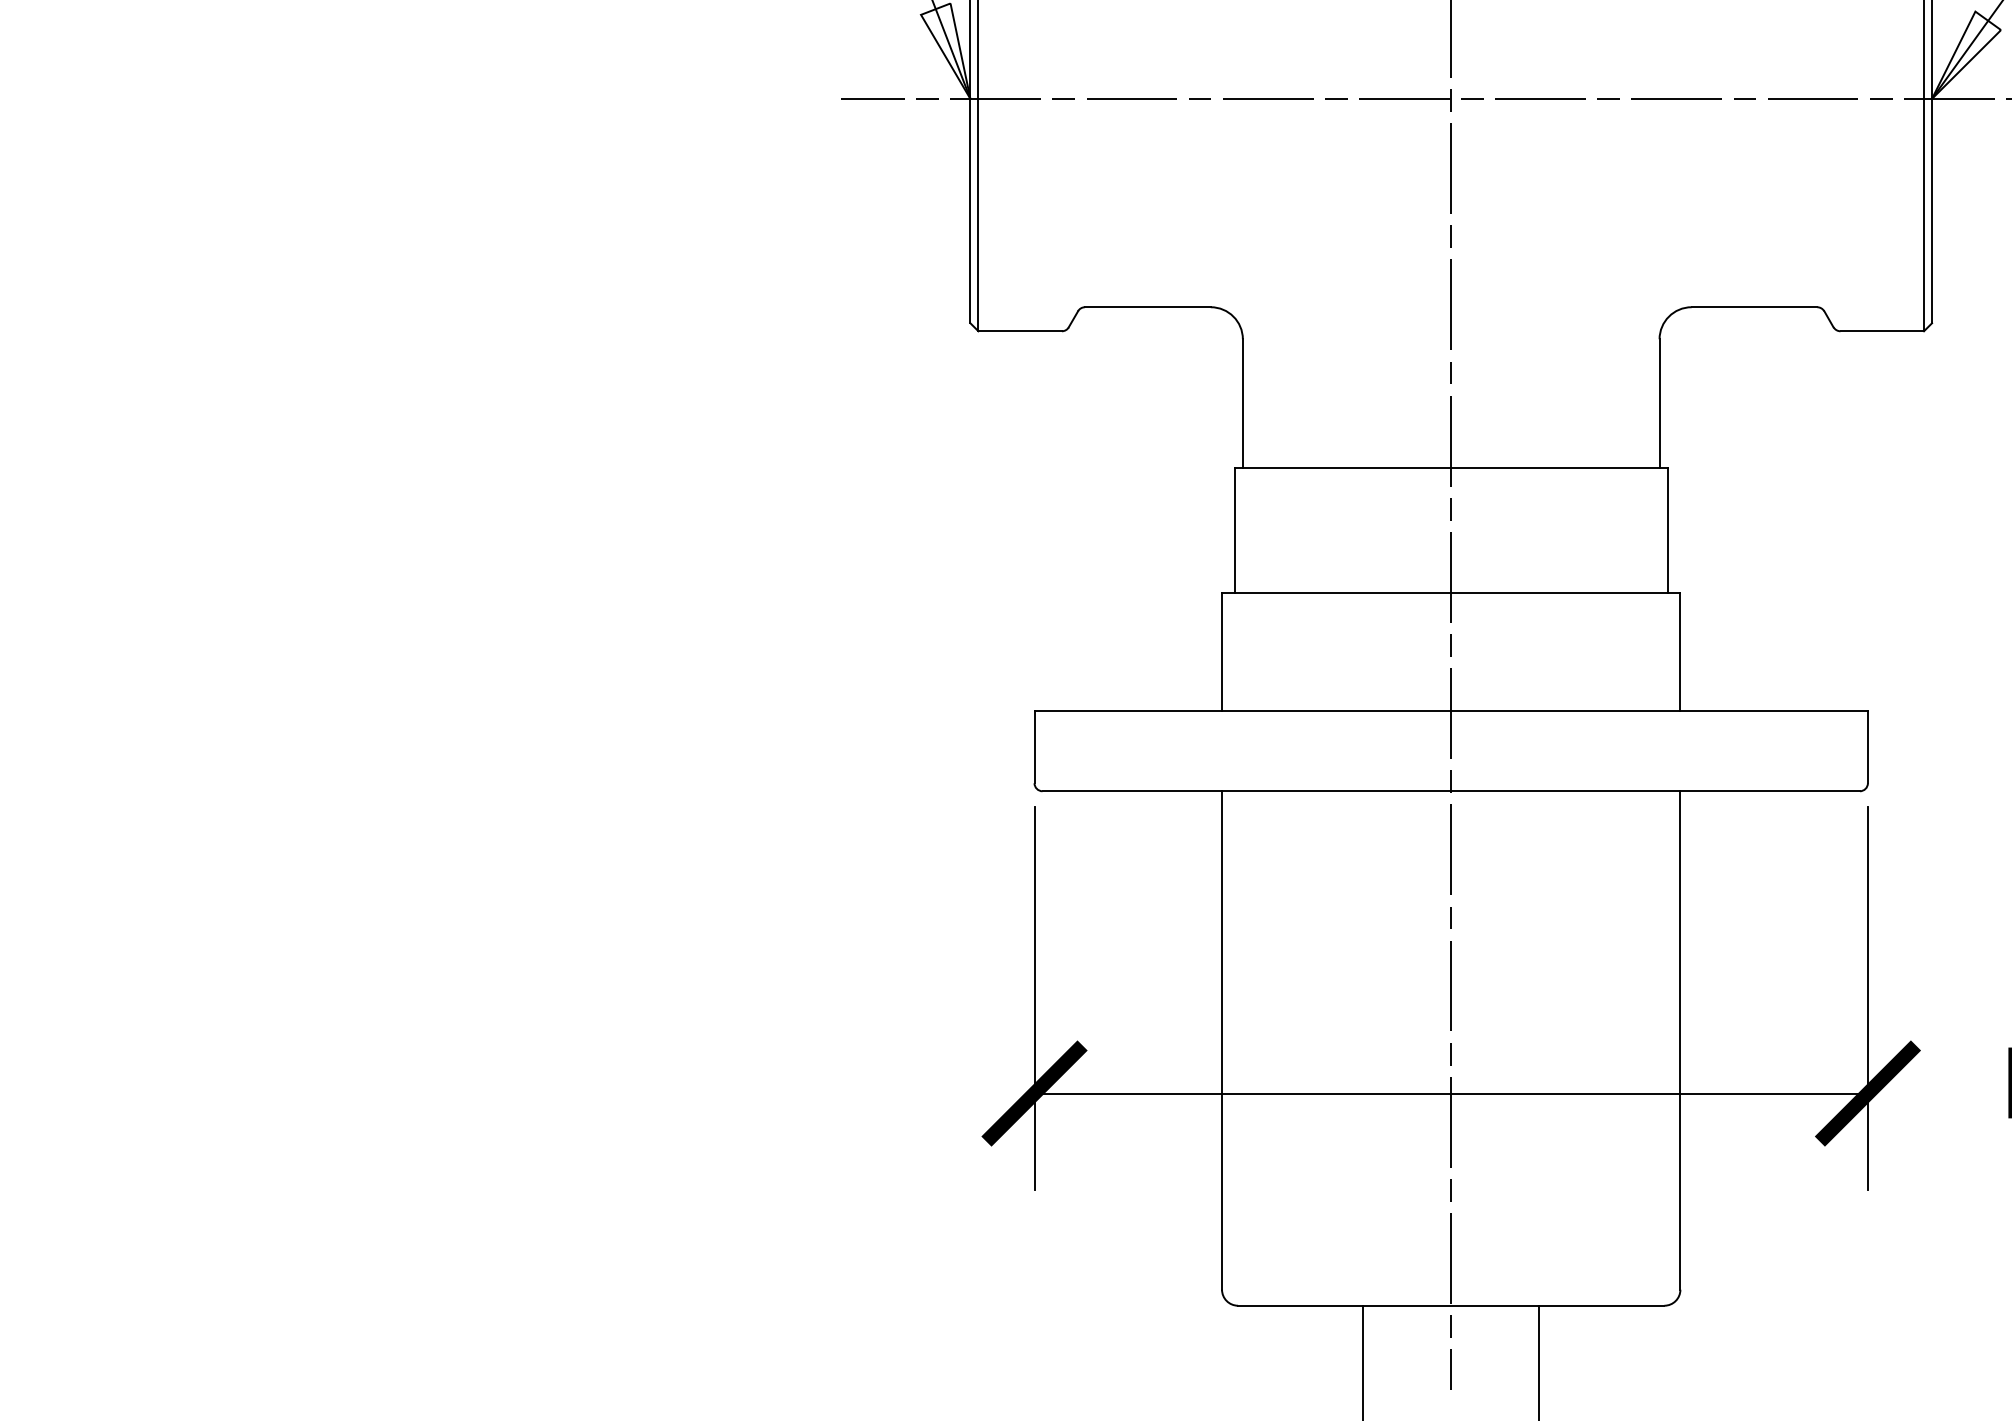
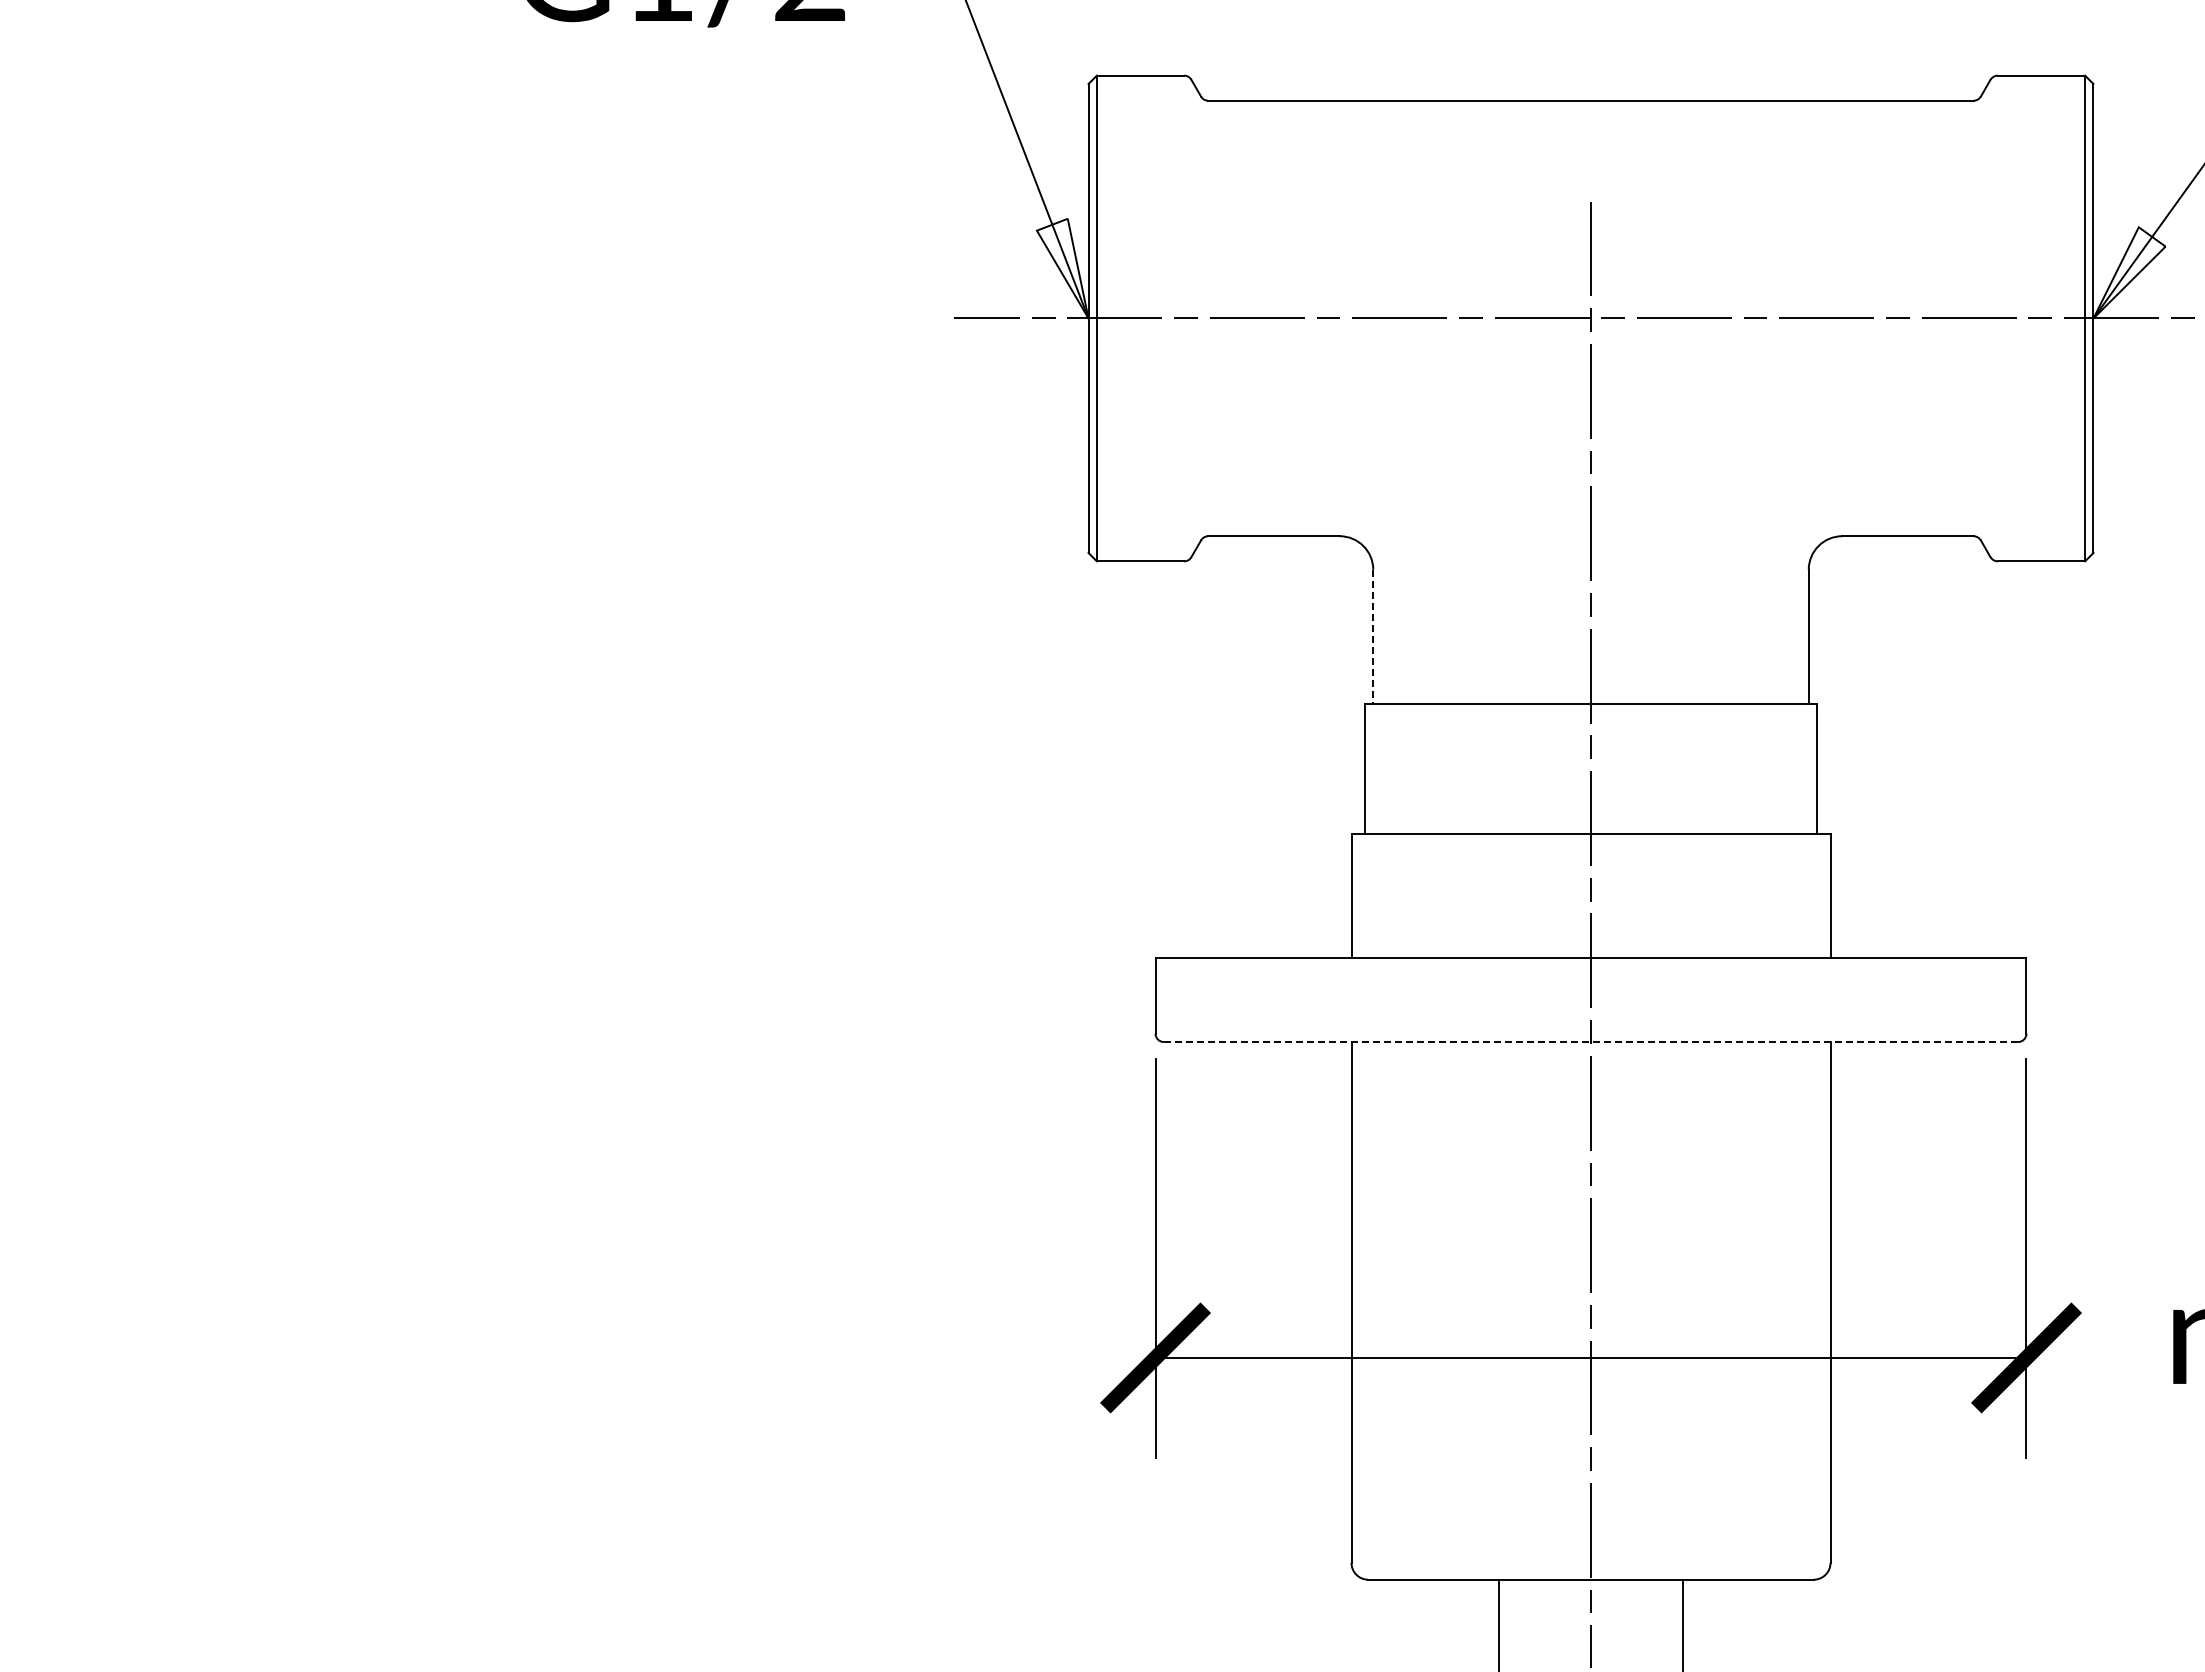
line: (1243, 403) -> (1373, 636), solid -> dashed
line: (1450, 791) -> (1590, 1042), solid -> dashed

